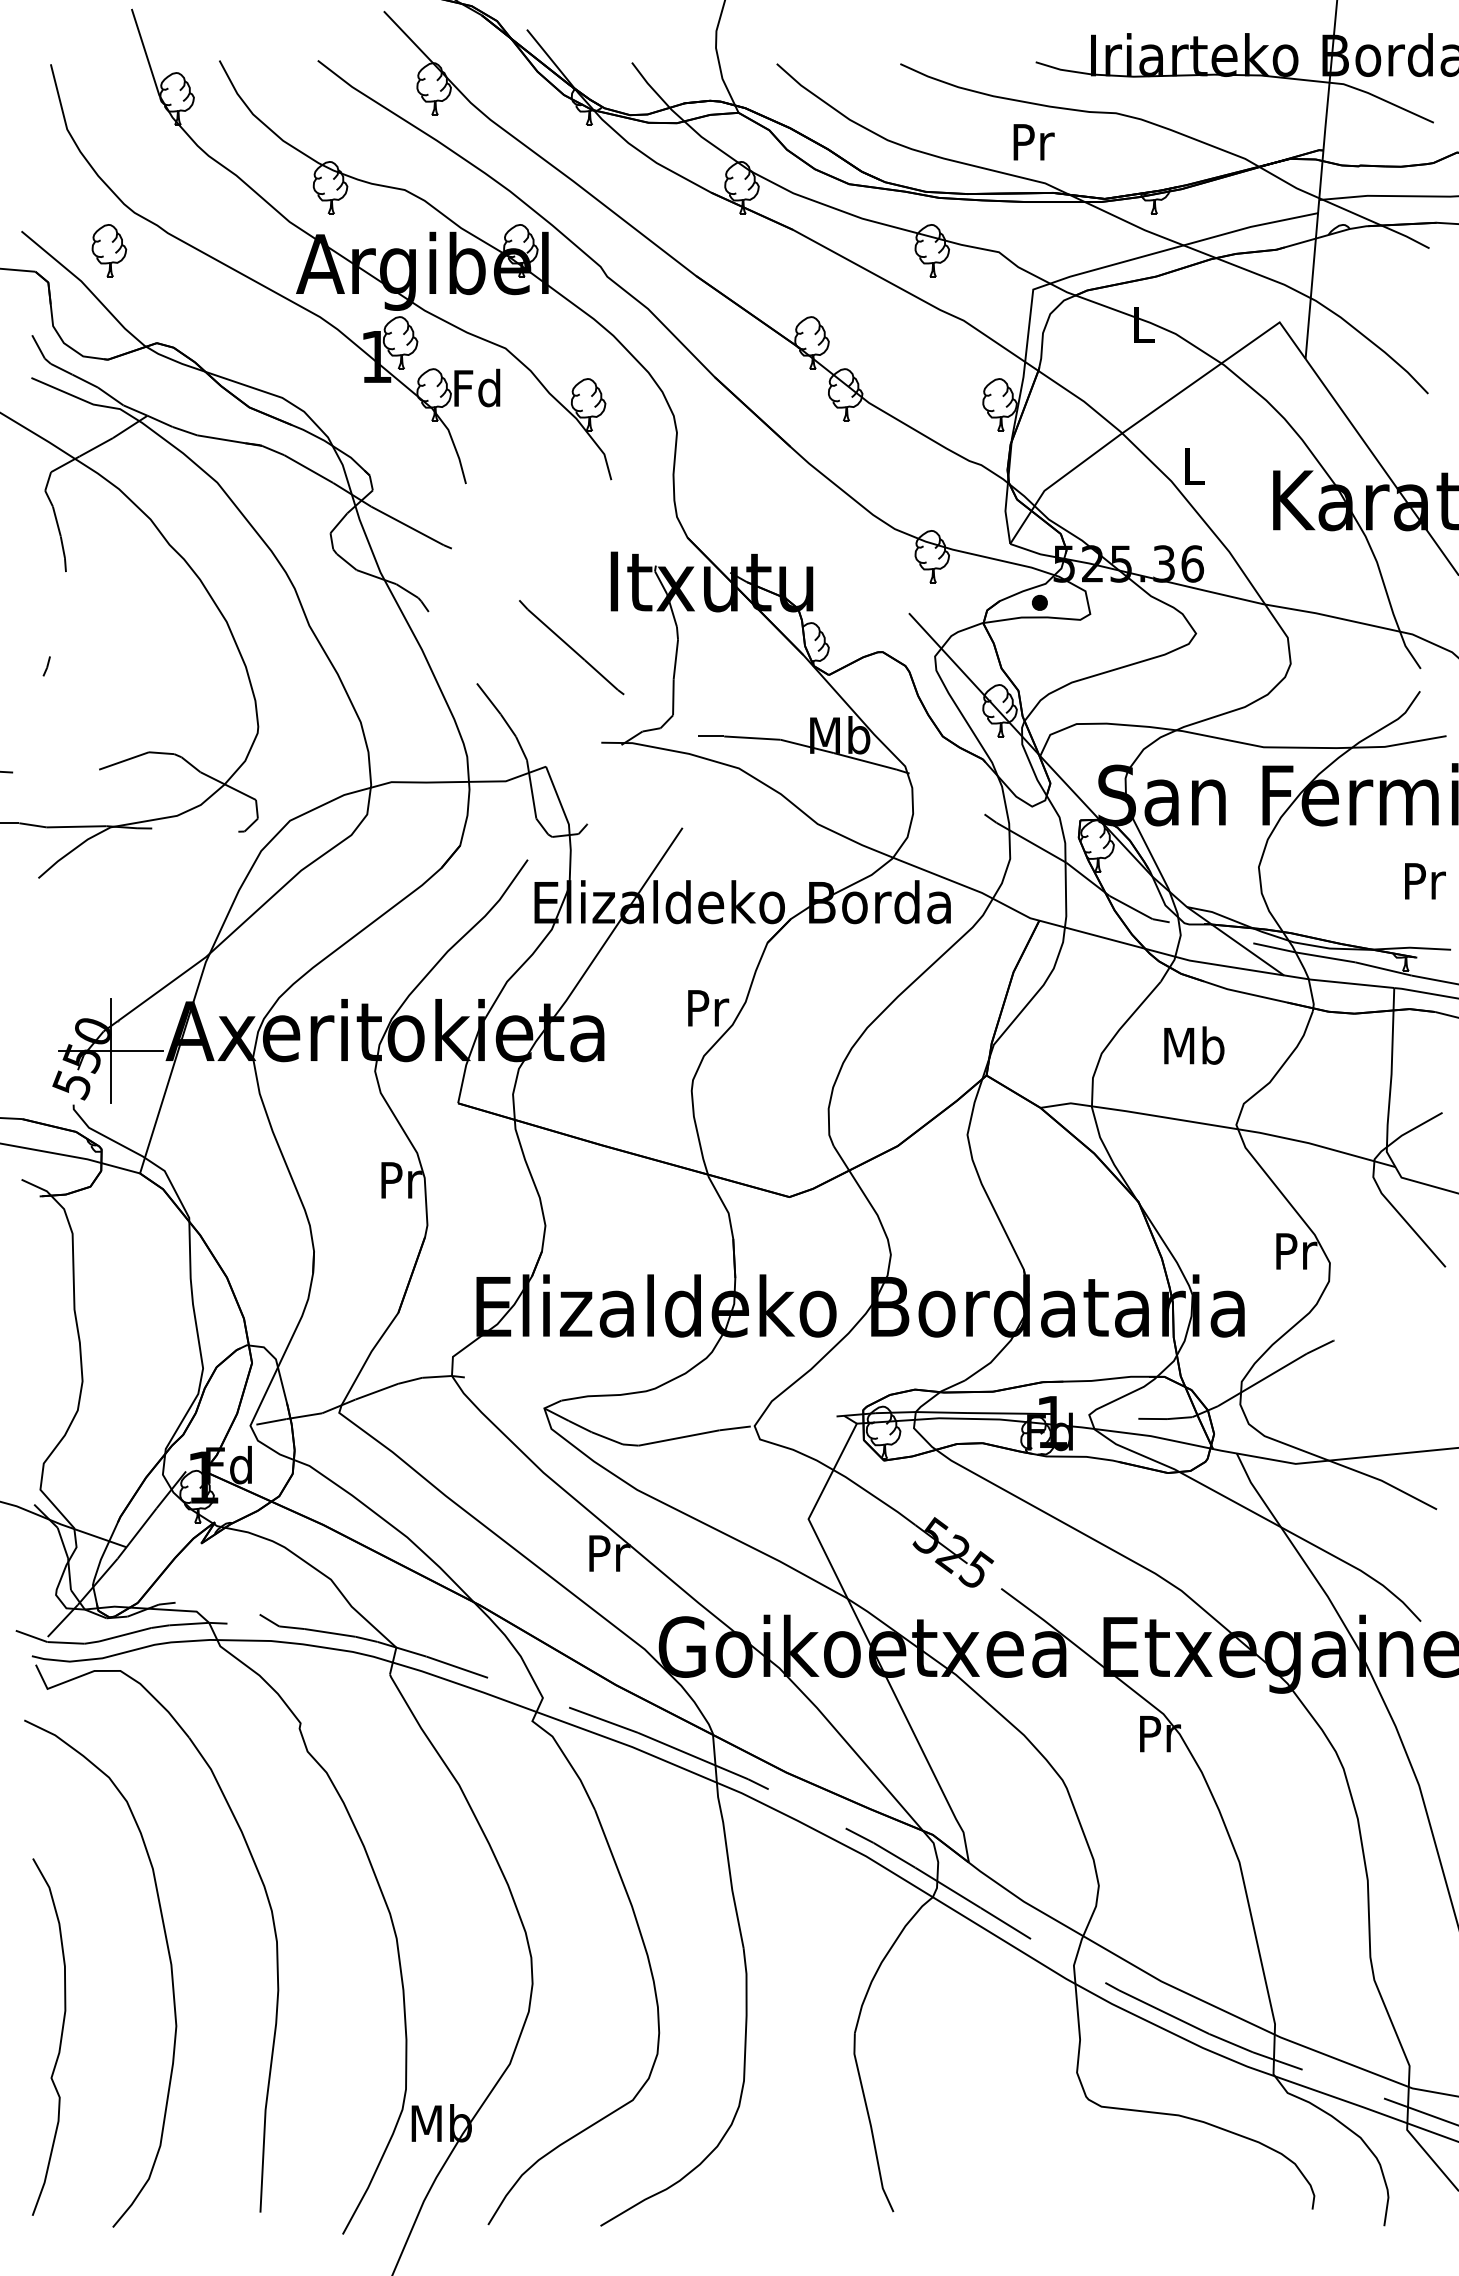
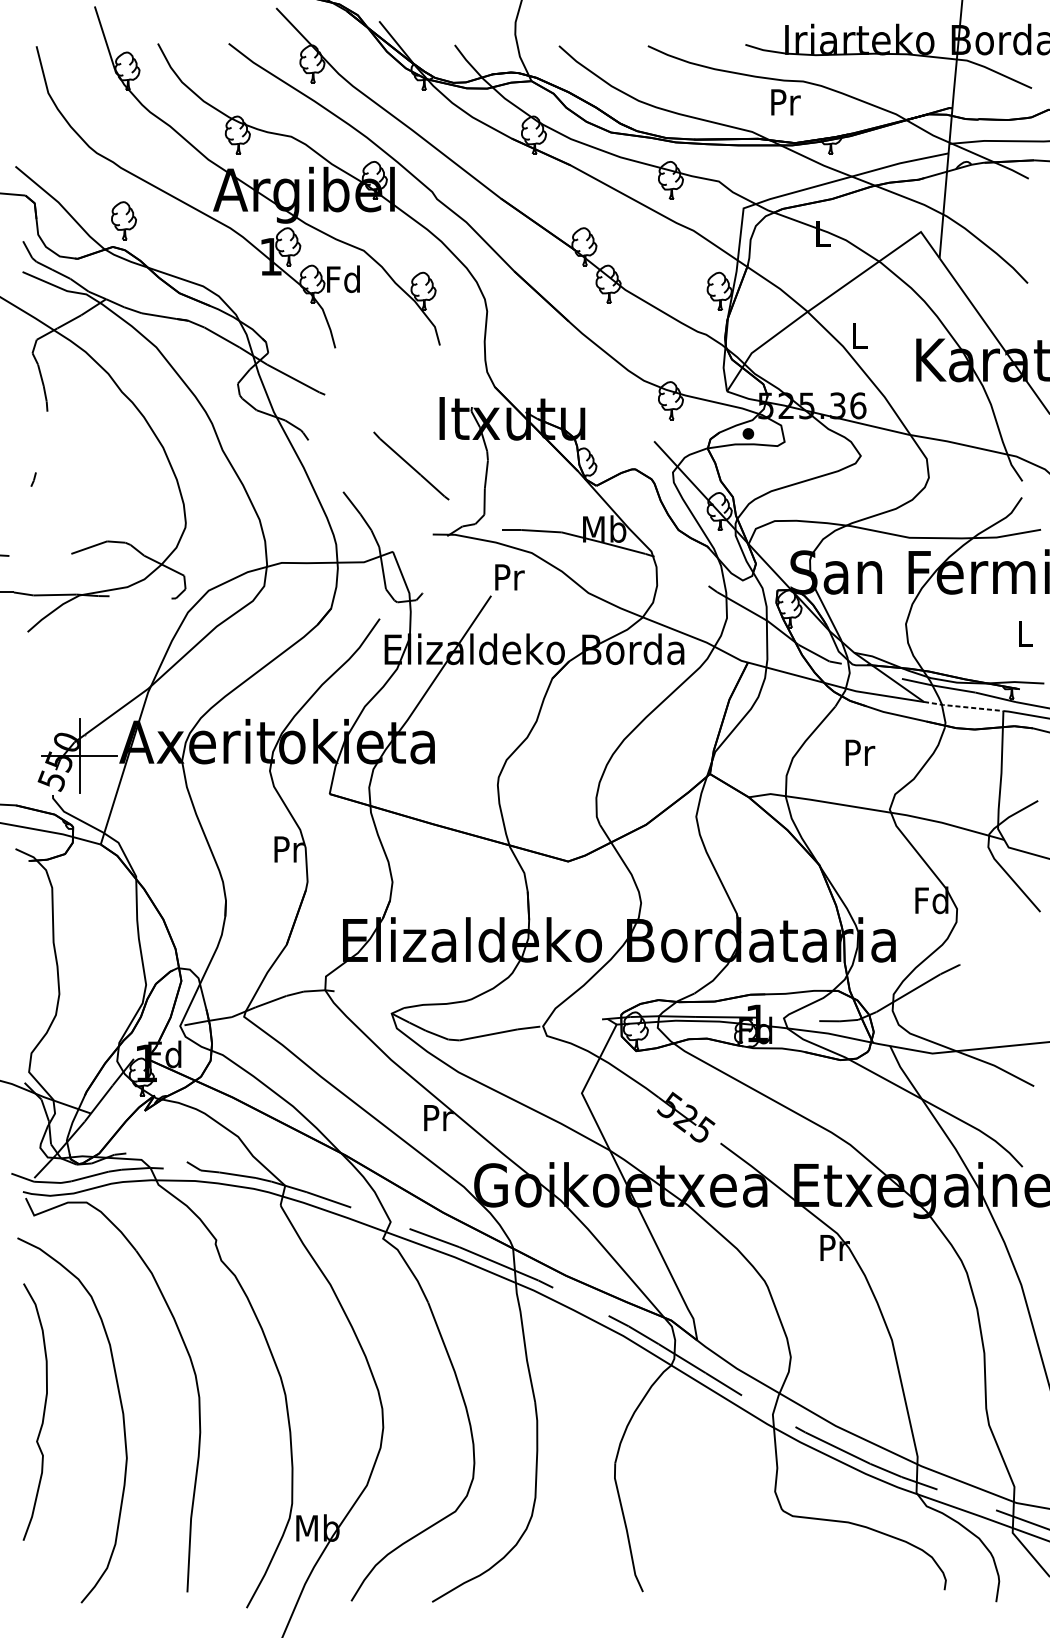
text: (1033, 142) -> (785, 102), moved
part: (109, 250) -> (124, 220), moved
text: (1425, 881) -> (1025, 634), Pr -> L
line: (1338, 982) -> (963, 707), solid -> dashed
text: (708, 1008) -> (509, 577), moved
text: (1194, 1045) -> (859, 752), Mb -> Pr
text: (1294, 1250) -> (931, 899), Pr -> Fd
curve: (60, 2036) -> (43, 1411), moved

